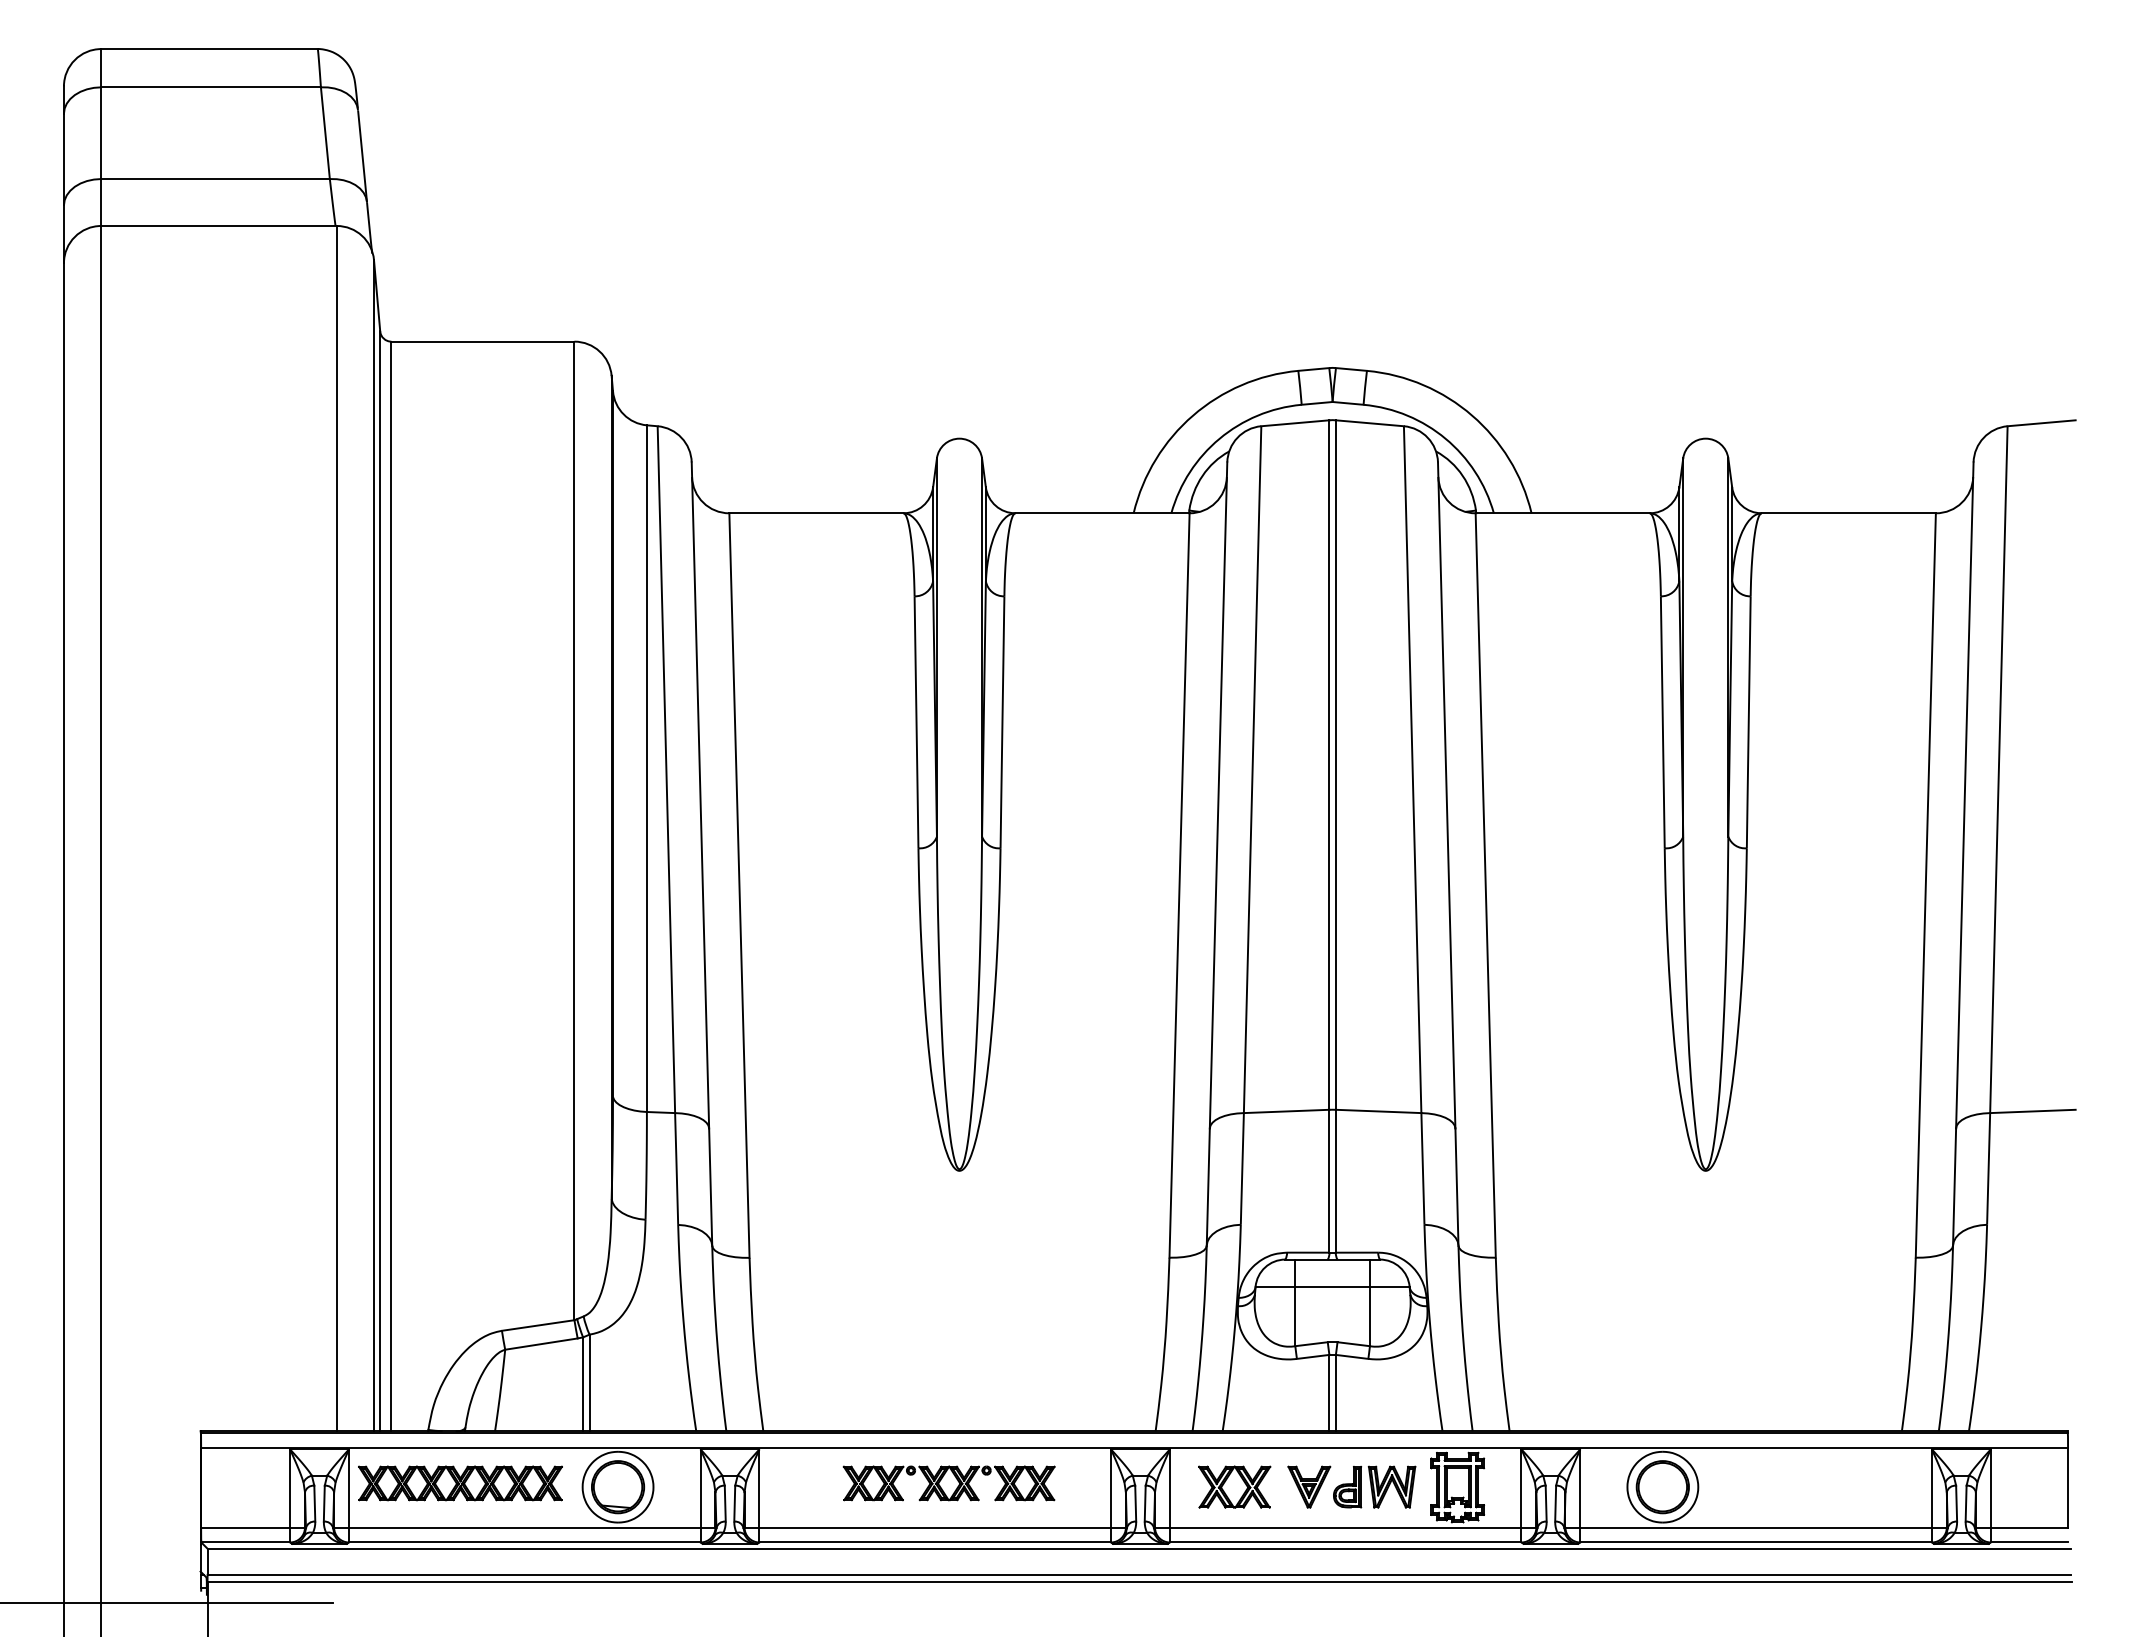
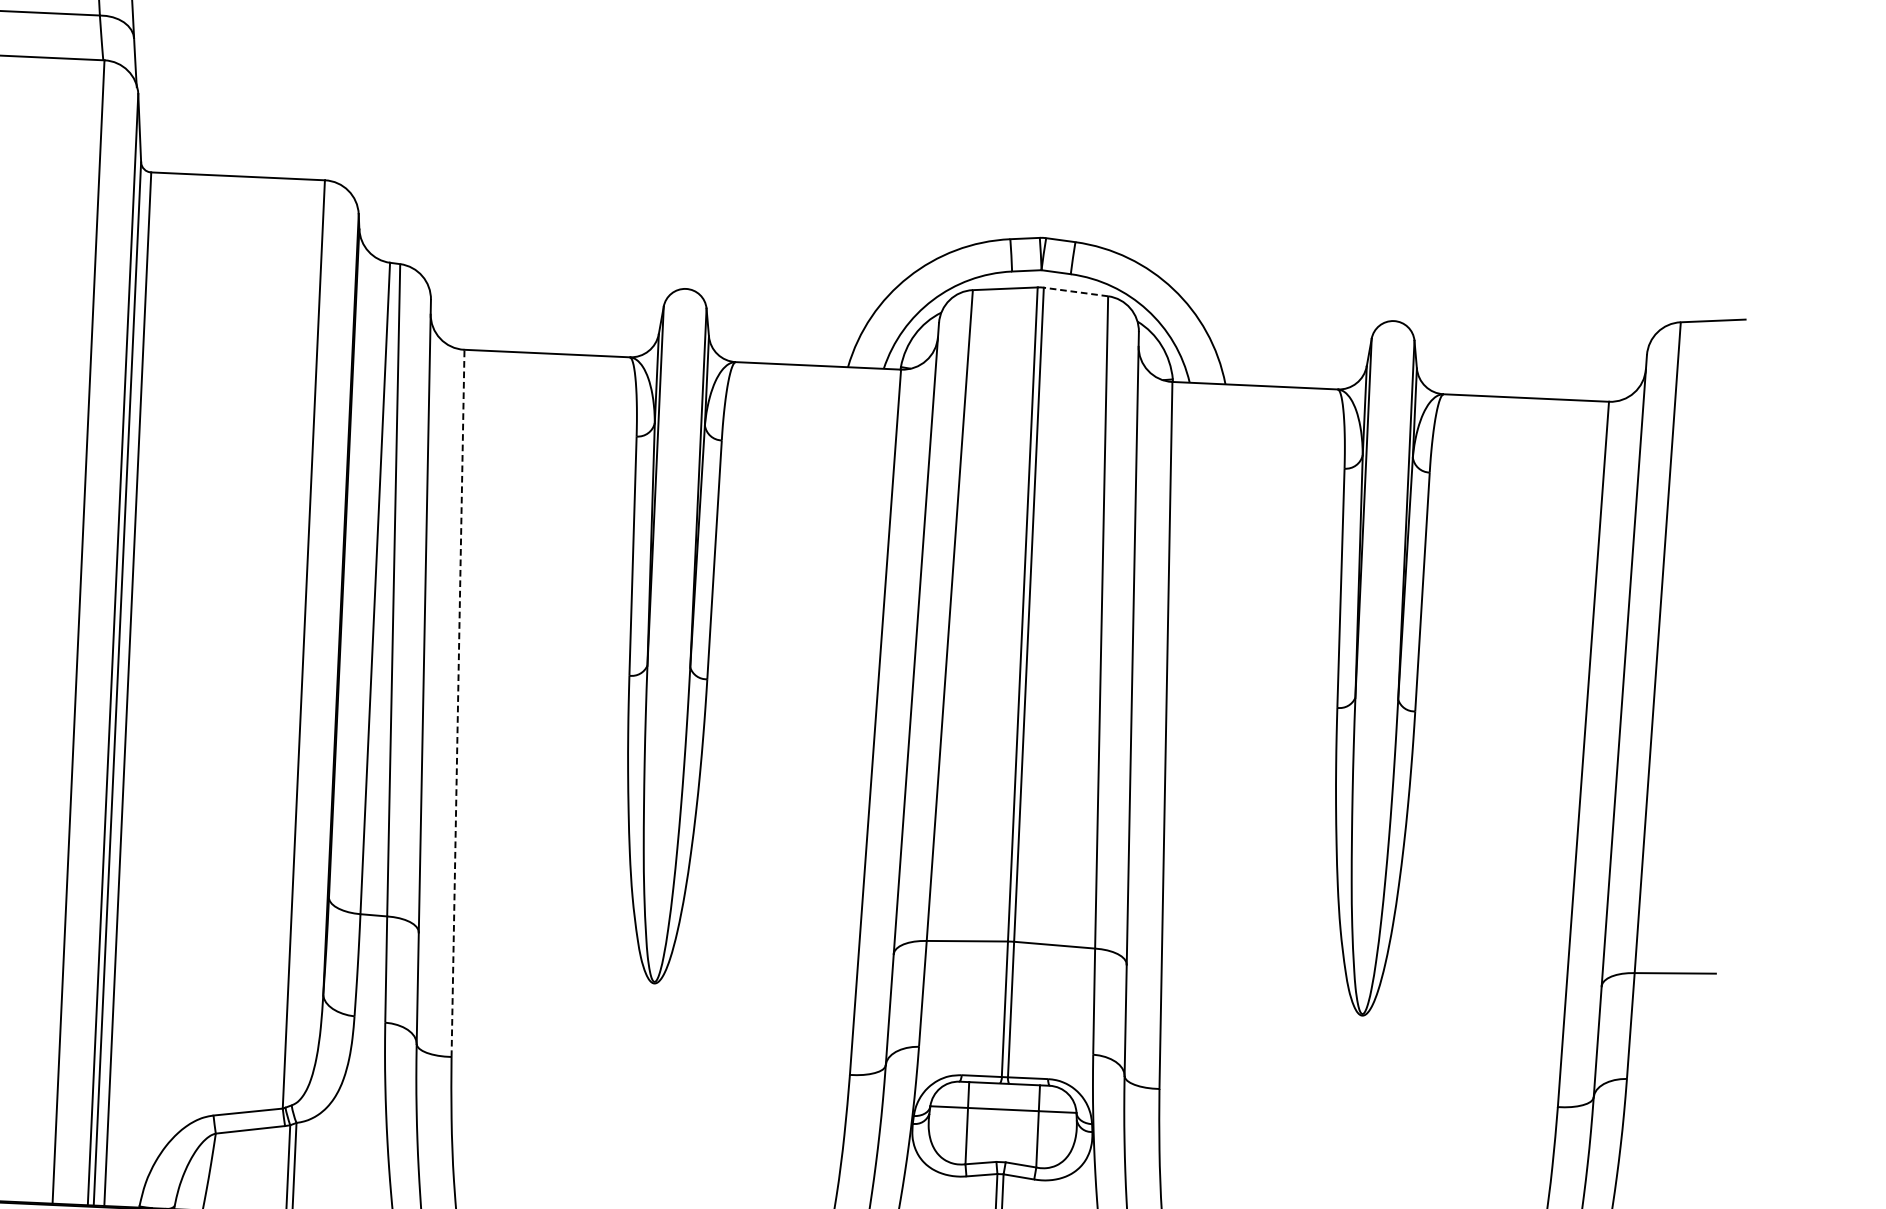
line: (1369, 423) -> (1075, 292), solid -> dashed
line: (739, 885) -> (458, 703), solid -> dashed

